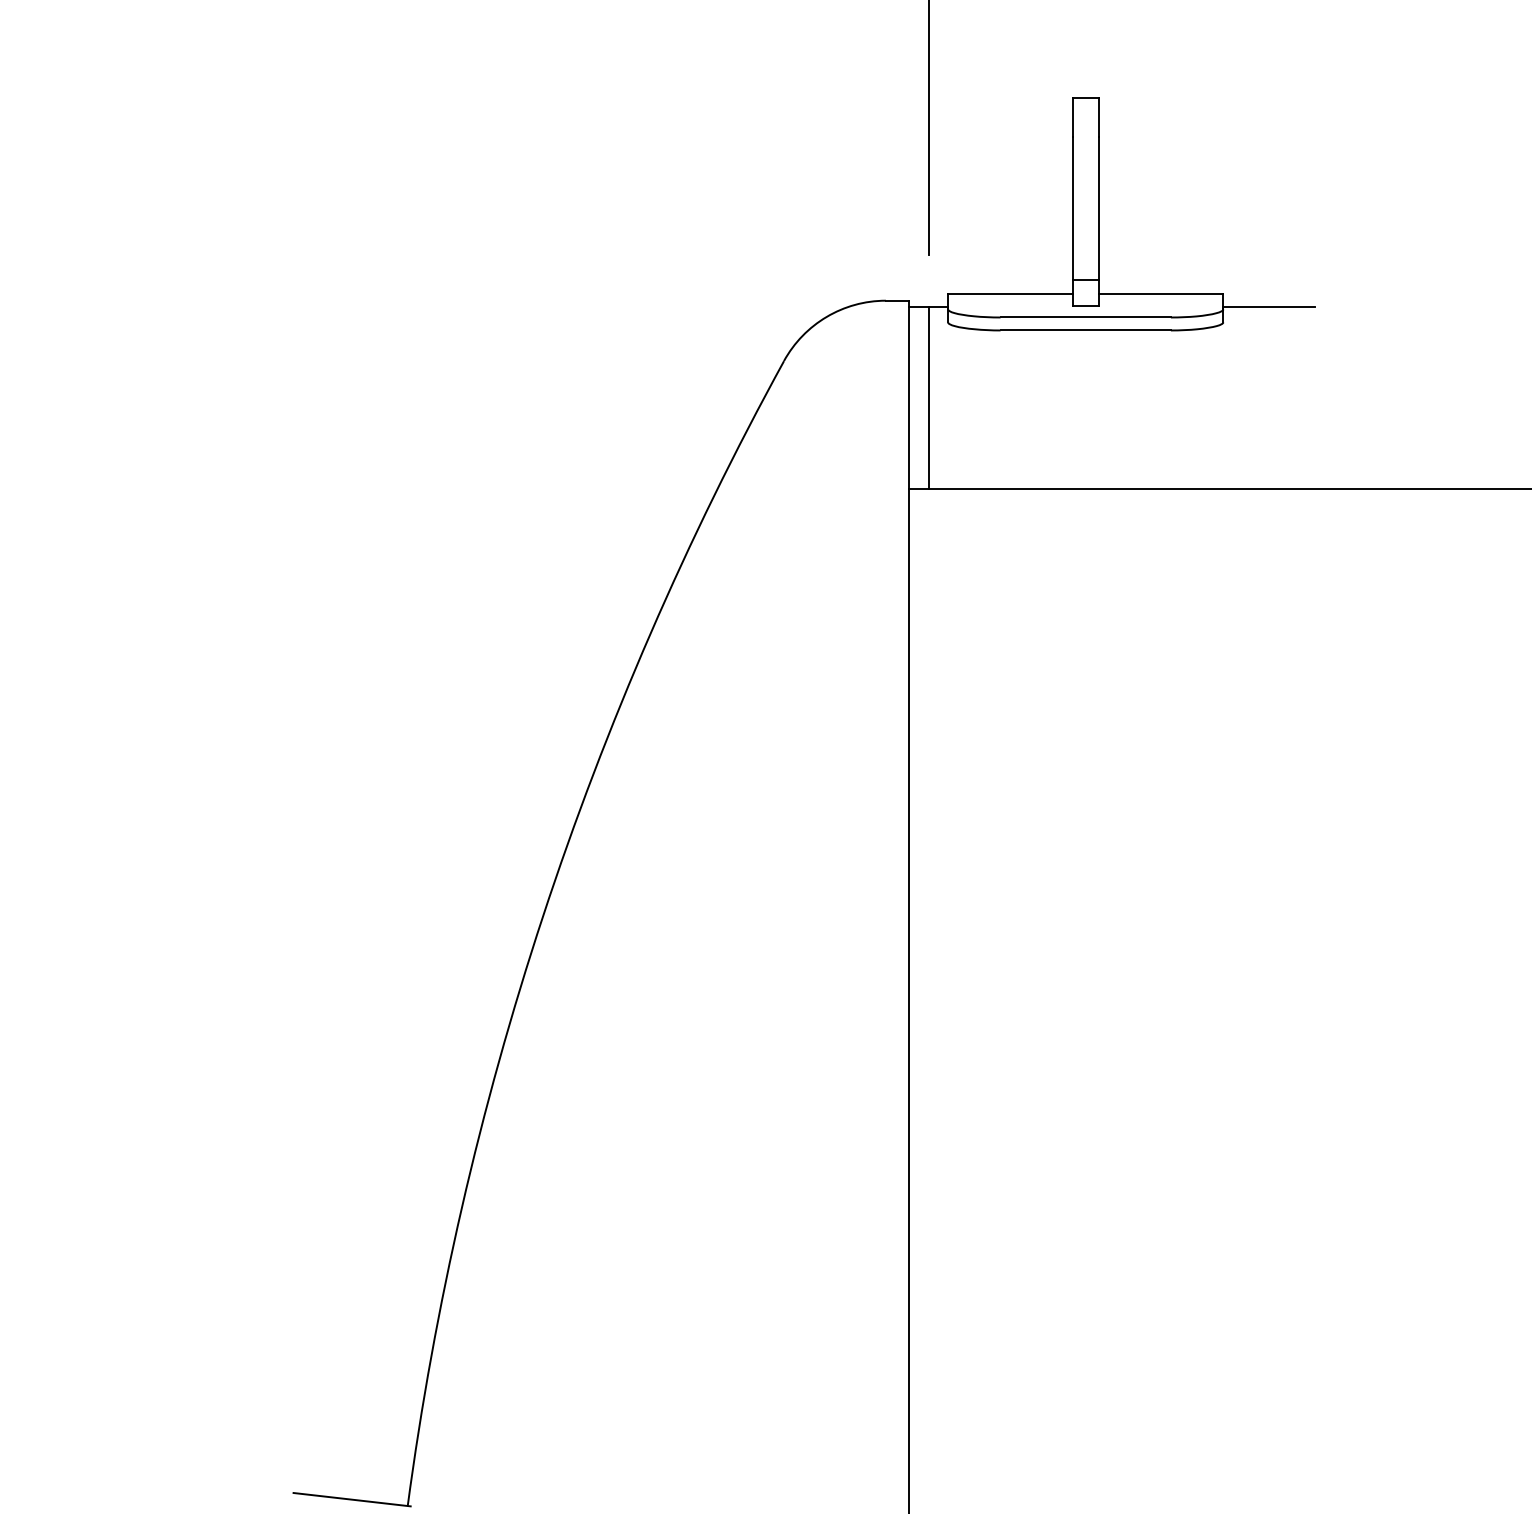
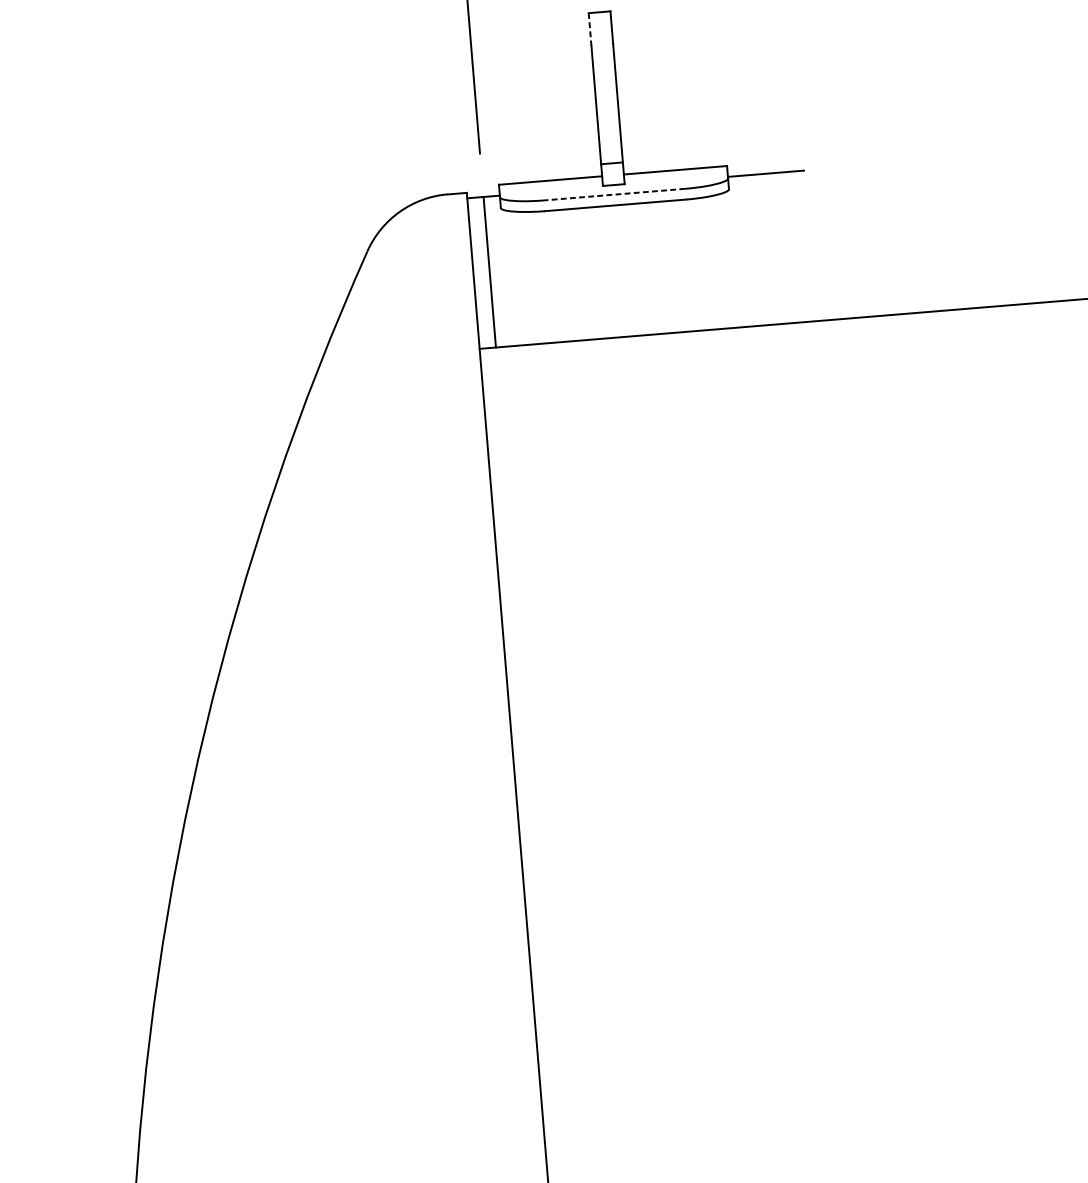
line: (1072, 117) -> (590, 29), solid -> dashed
line: (1085, 317) -> (614, 194), solid -> dashed

